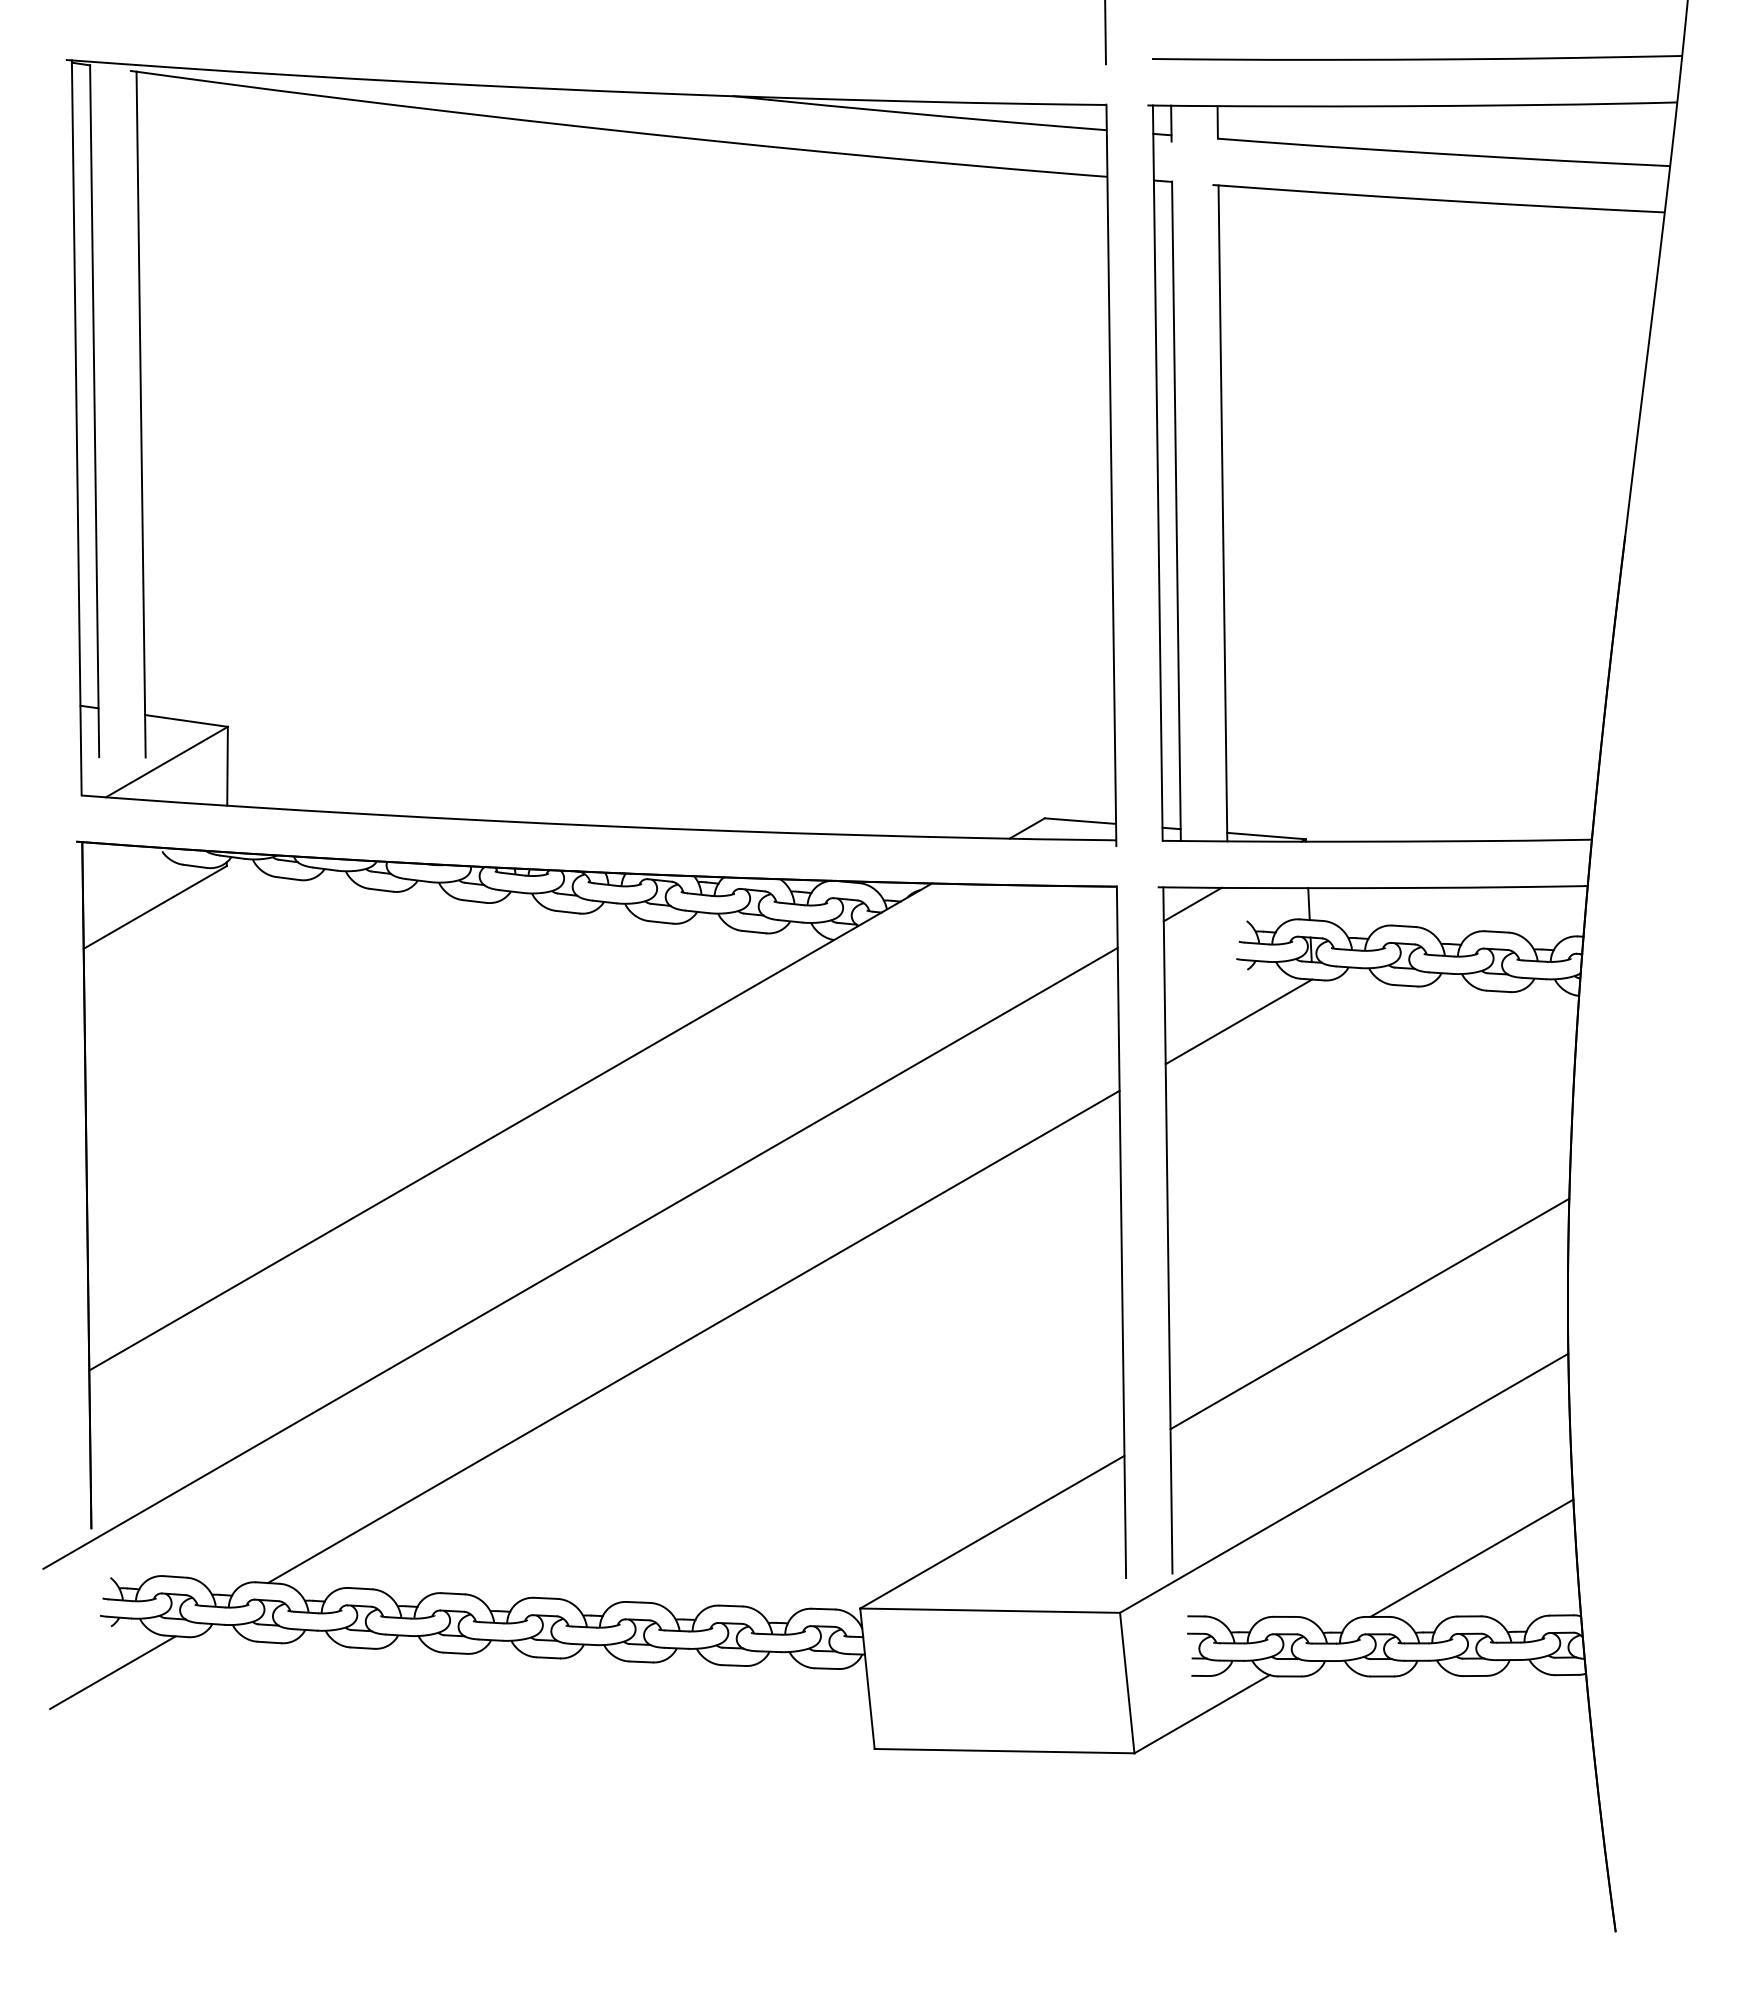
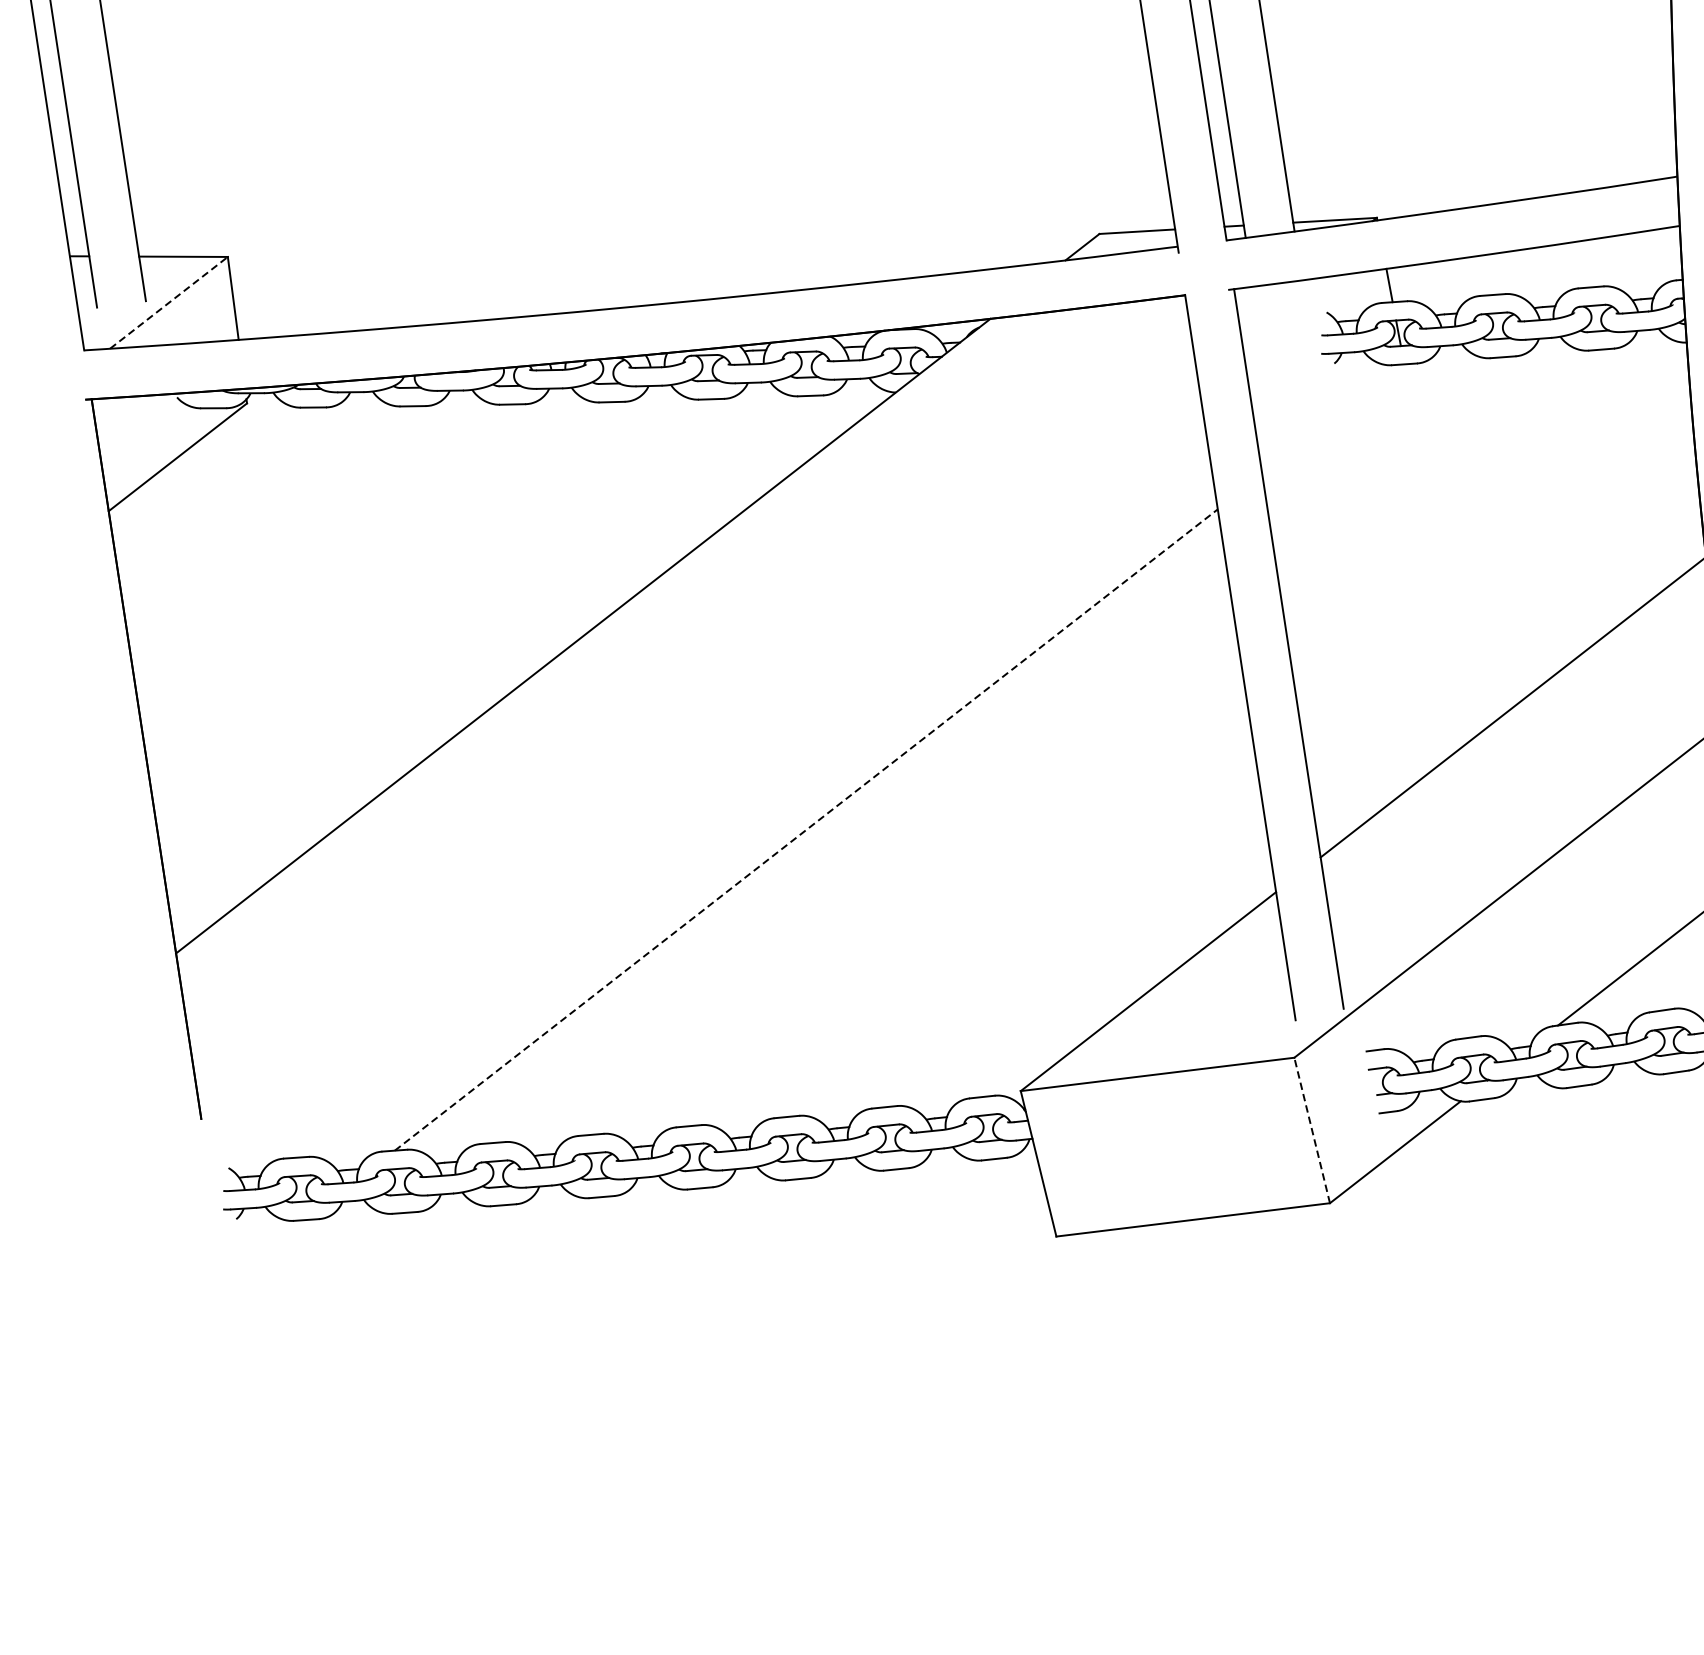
line: (167, 761) -> (169, 302), solid -> dashed
line: (1192, 904) -> (1267, 302), removed
line: (1238, 1021) -> (1332, 419), removed
line: (580, 1257) -> (675, 763), removed
line: (693, 1336) -> (805, 829), solid -> dashed
line: (112, 1672) -> (244, 1267), removed
line: (1127, 1683) -> (1312, 1130), solid -> dashed

